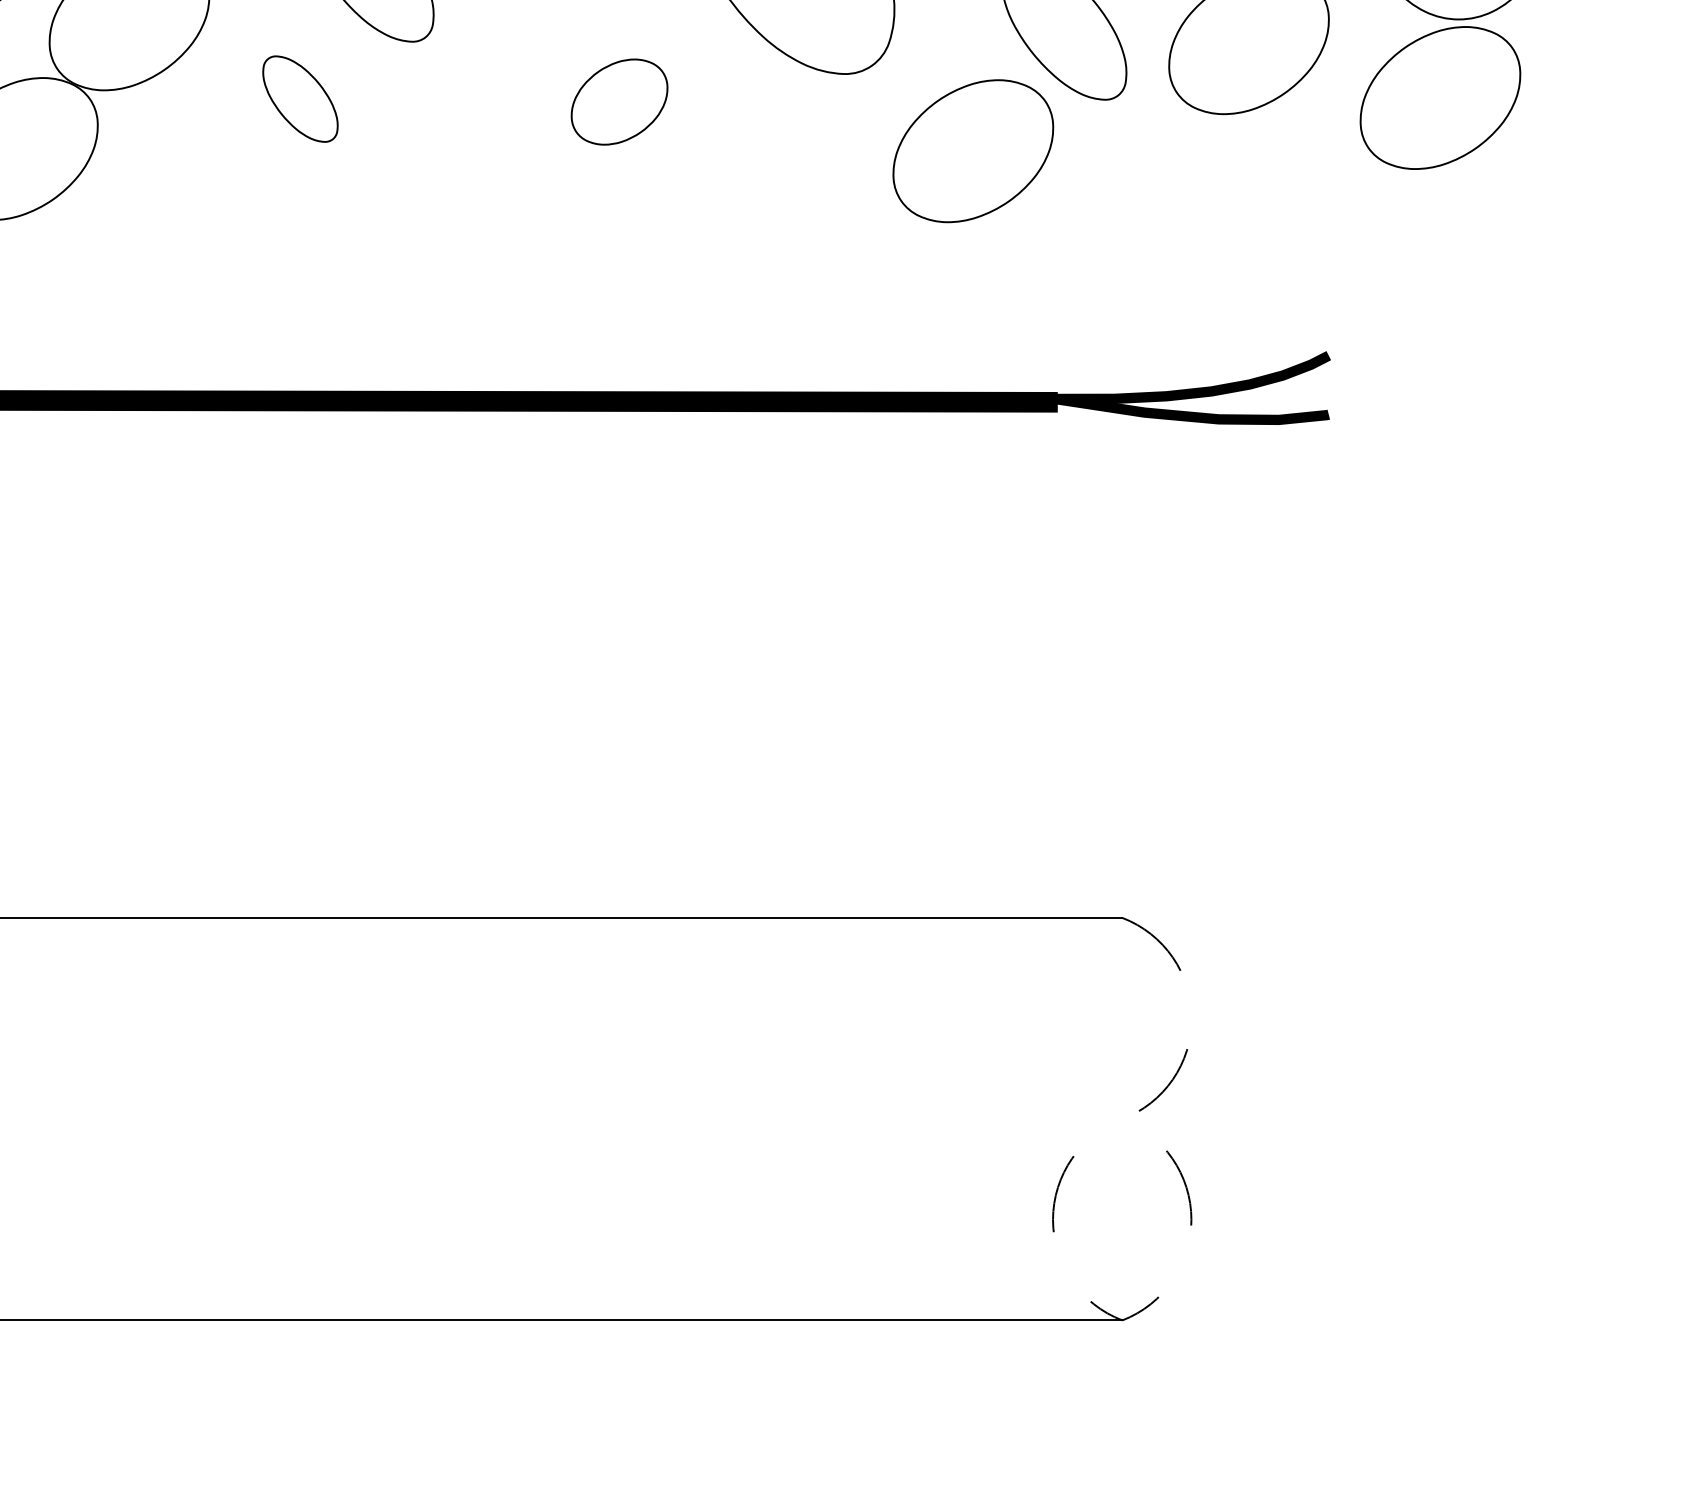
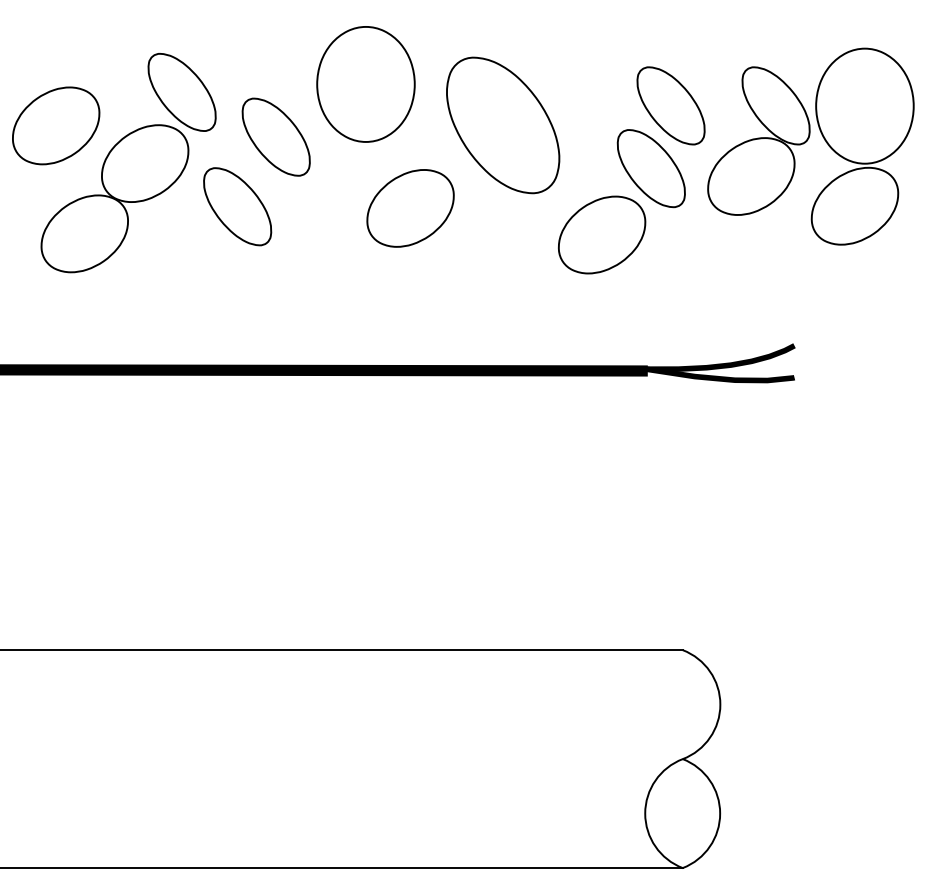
part: (299, 98) -> (237, 206), size x1.67
part: (619, 102) -> (410, 208), size x1.67
line: (1053, 1219) -> (645, 813), dashed -> solid

